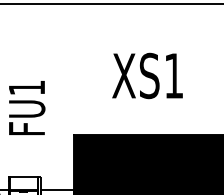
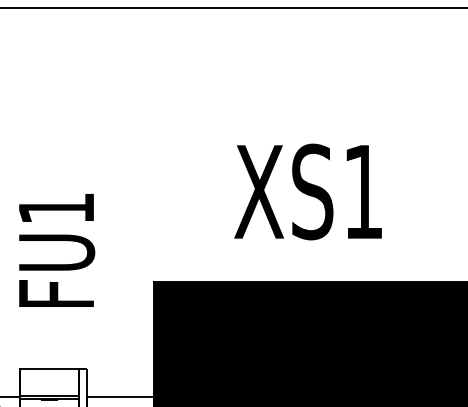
text: (147, 75) -> (308, 190), moved
text: (27, 107) -> (57, 249), moved

